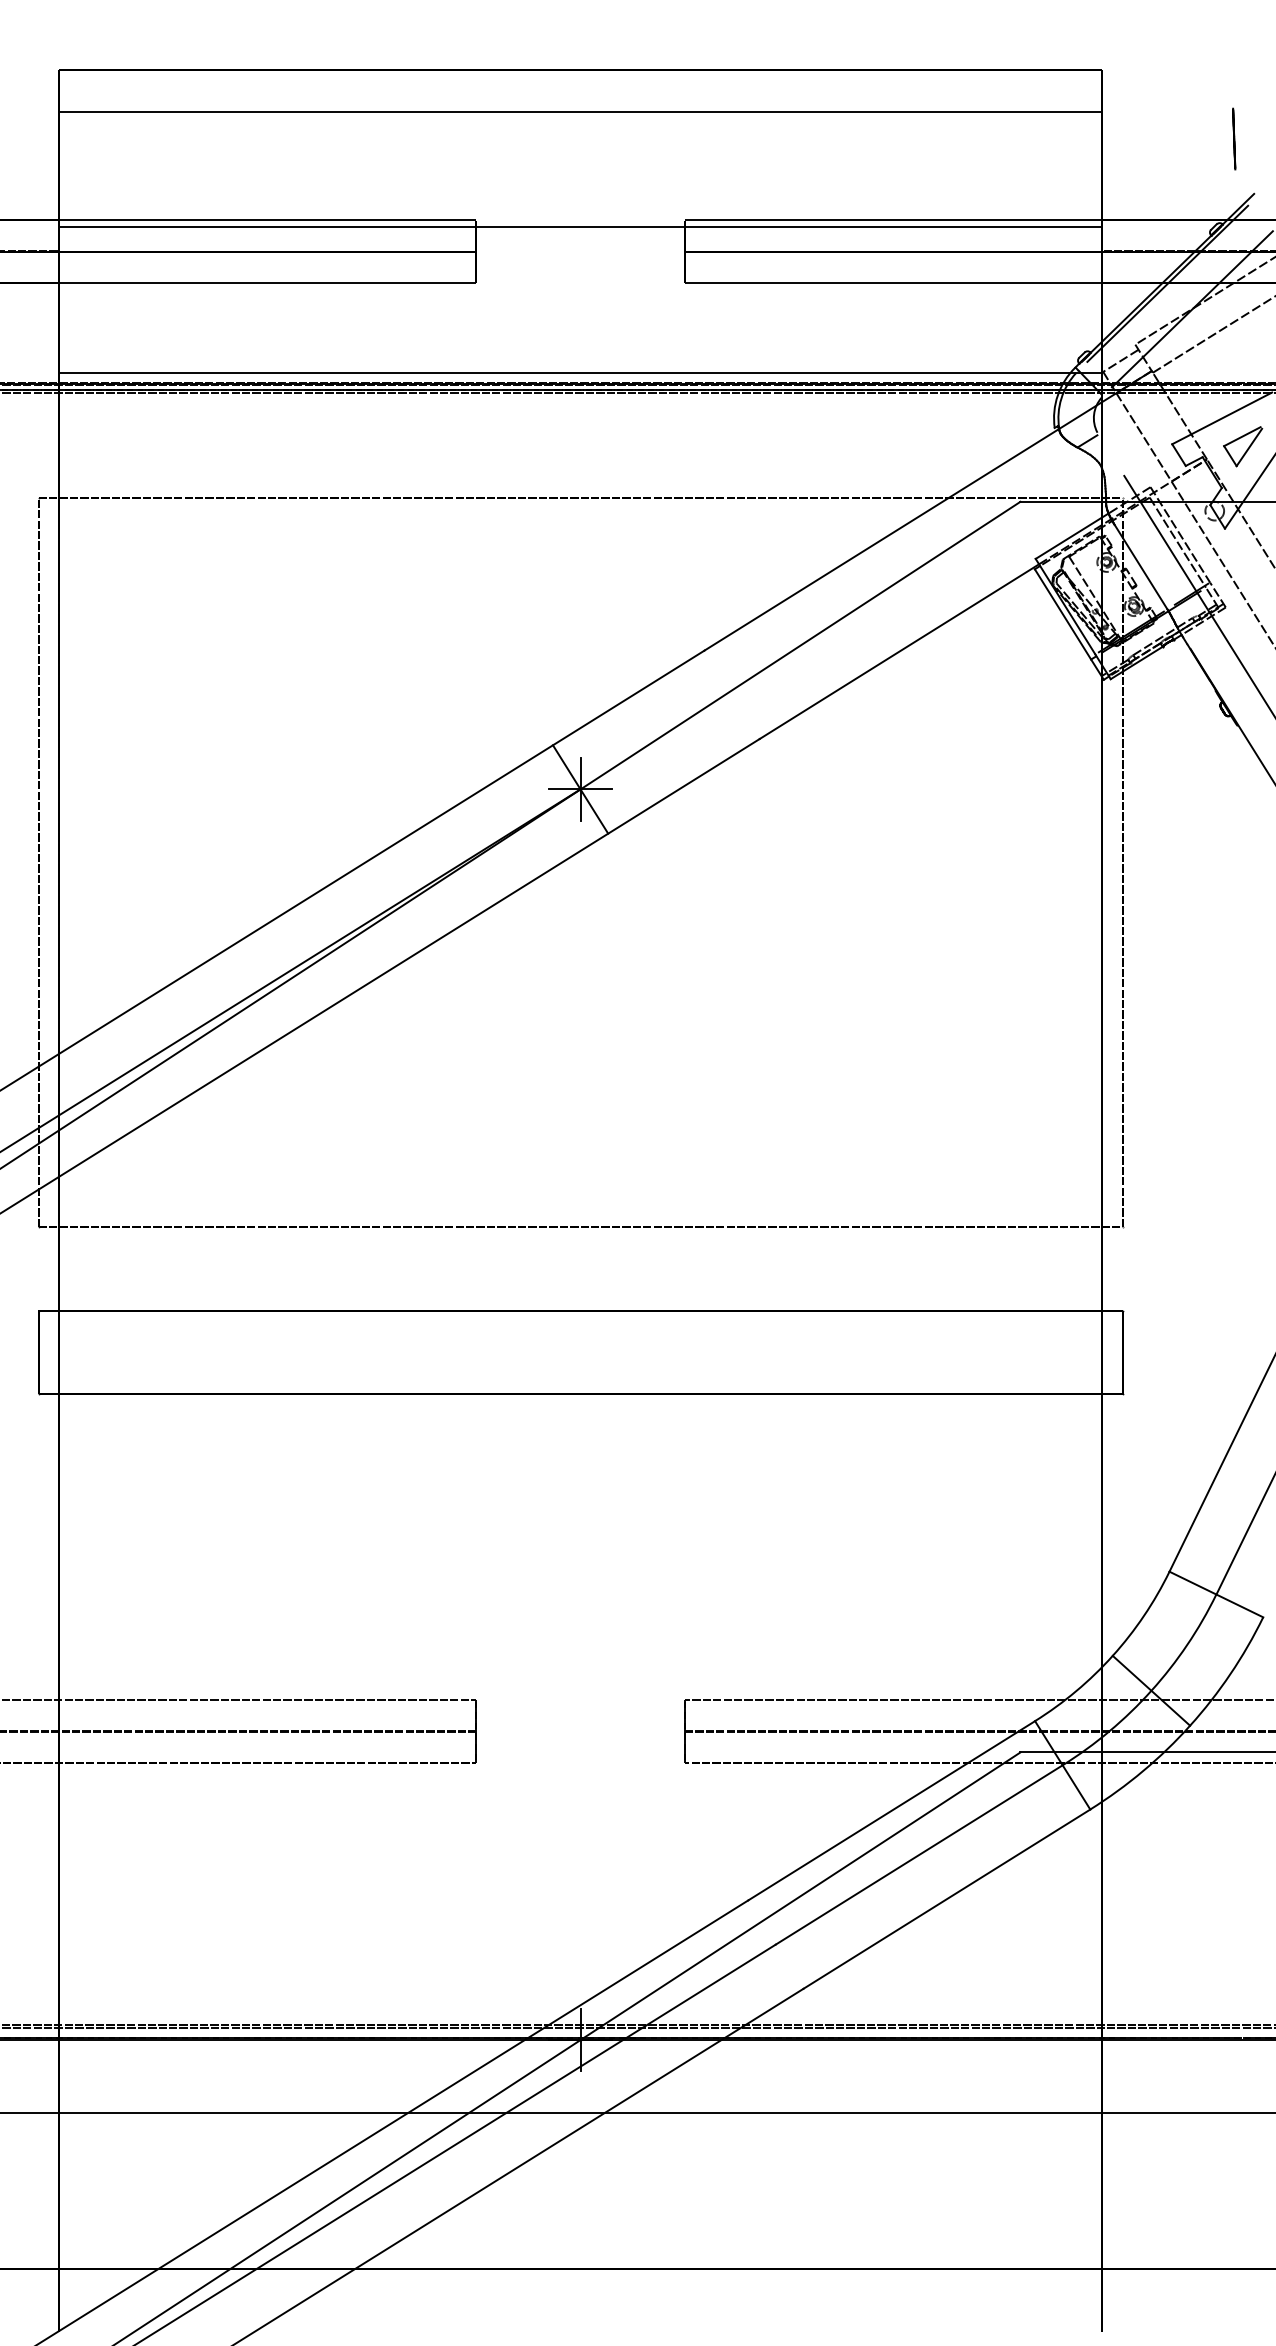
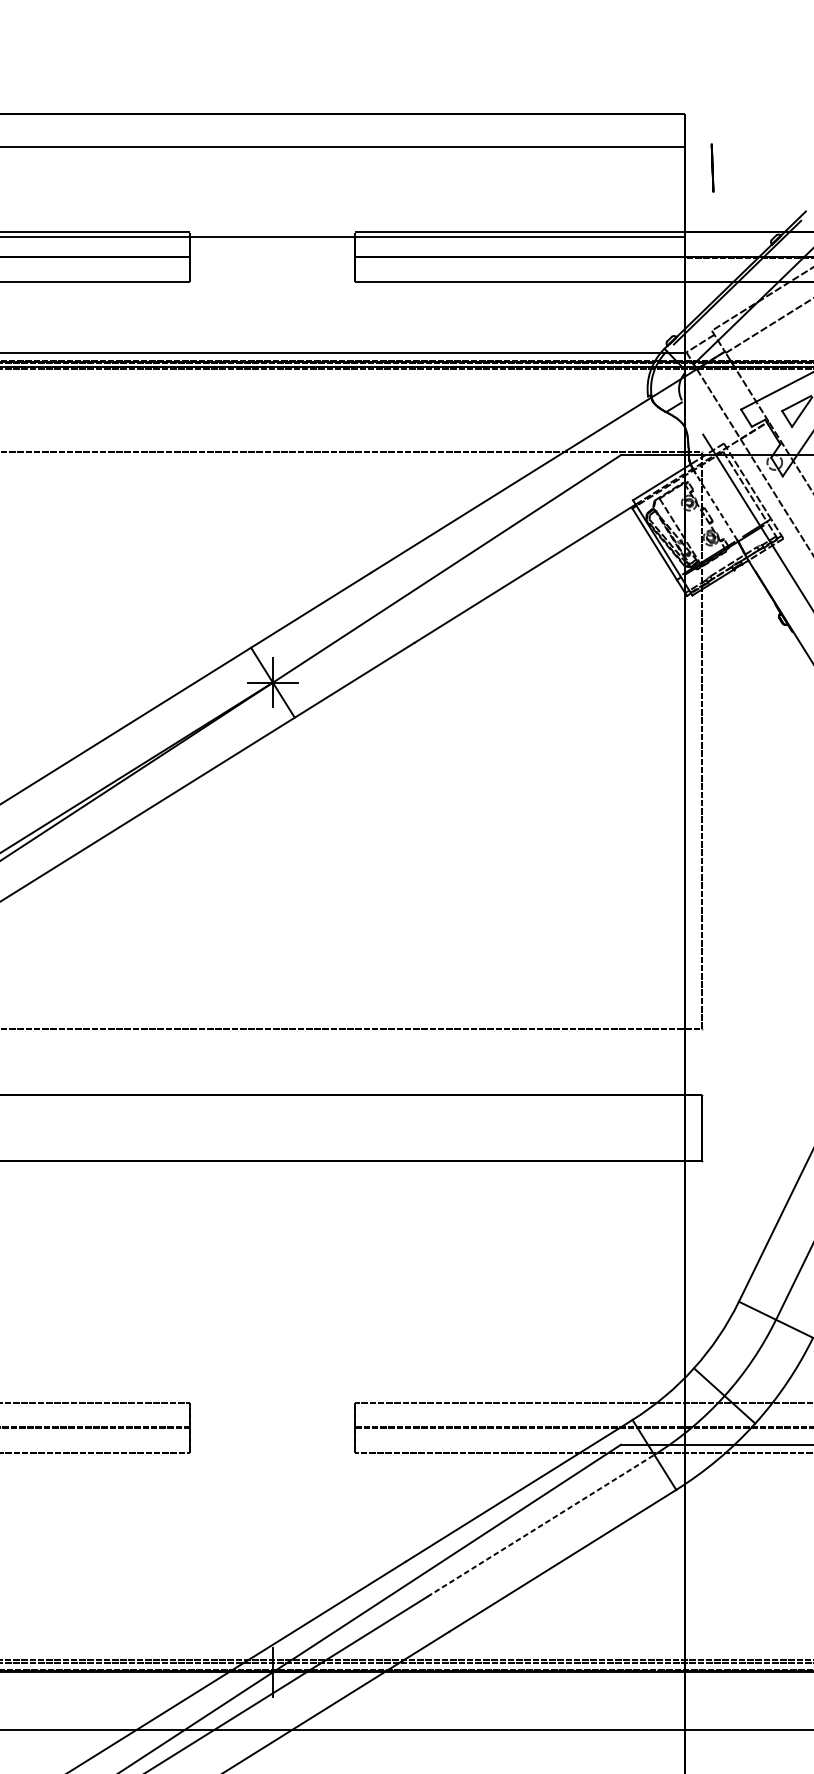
line: (1234, 138) -> (712, 167), moved
line: (1141, 567) -> (716, 507), solid -> dashed
line: (919, 1854) -> (541, 1525), solid -> dashed

